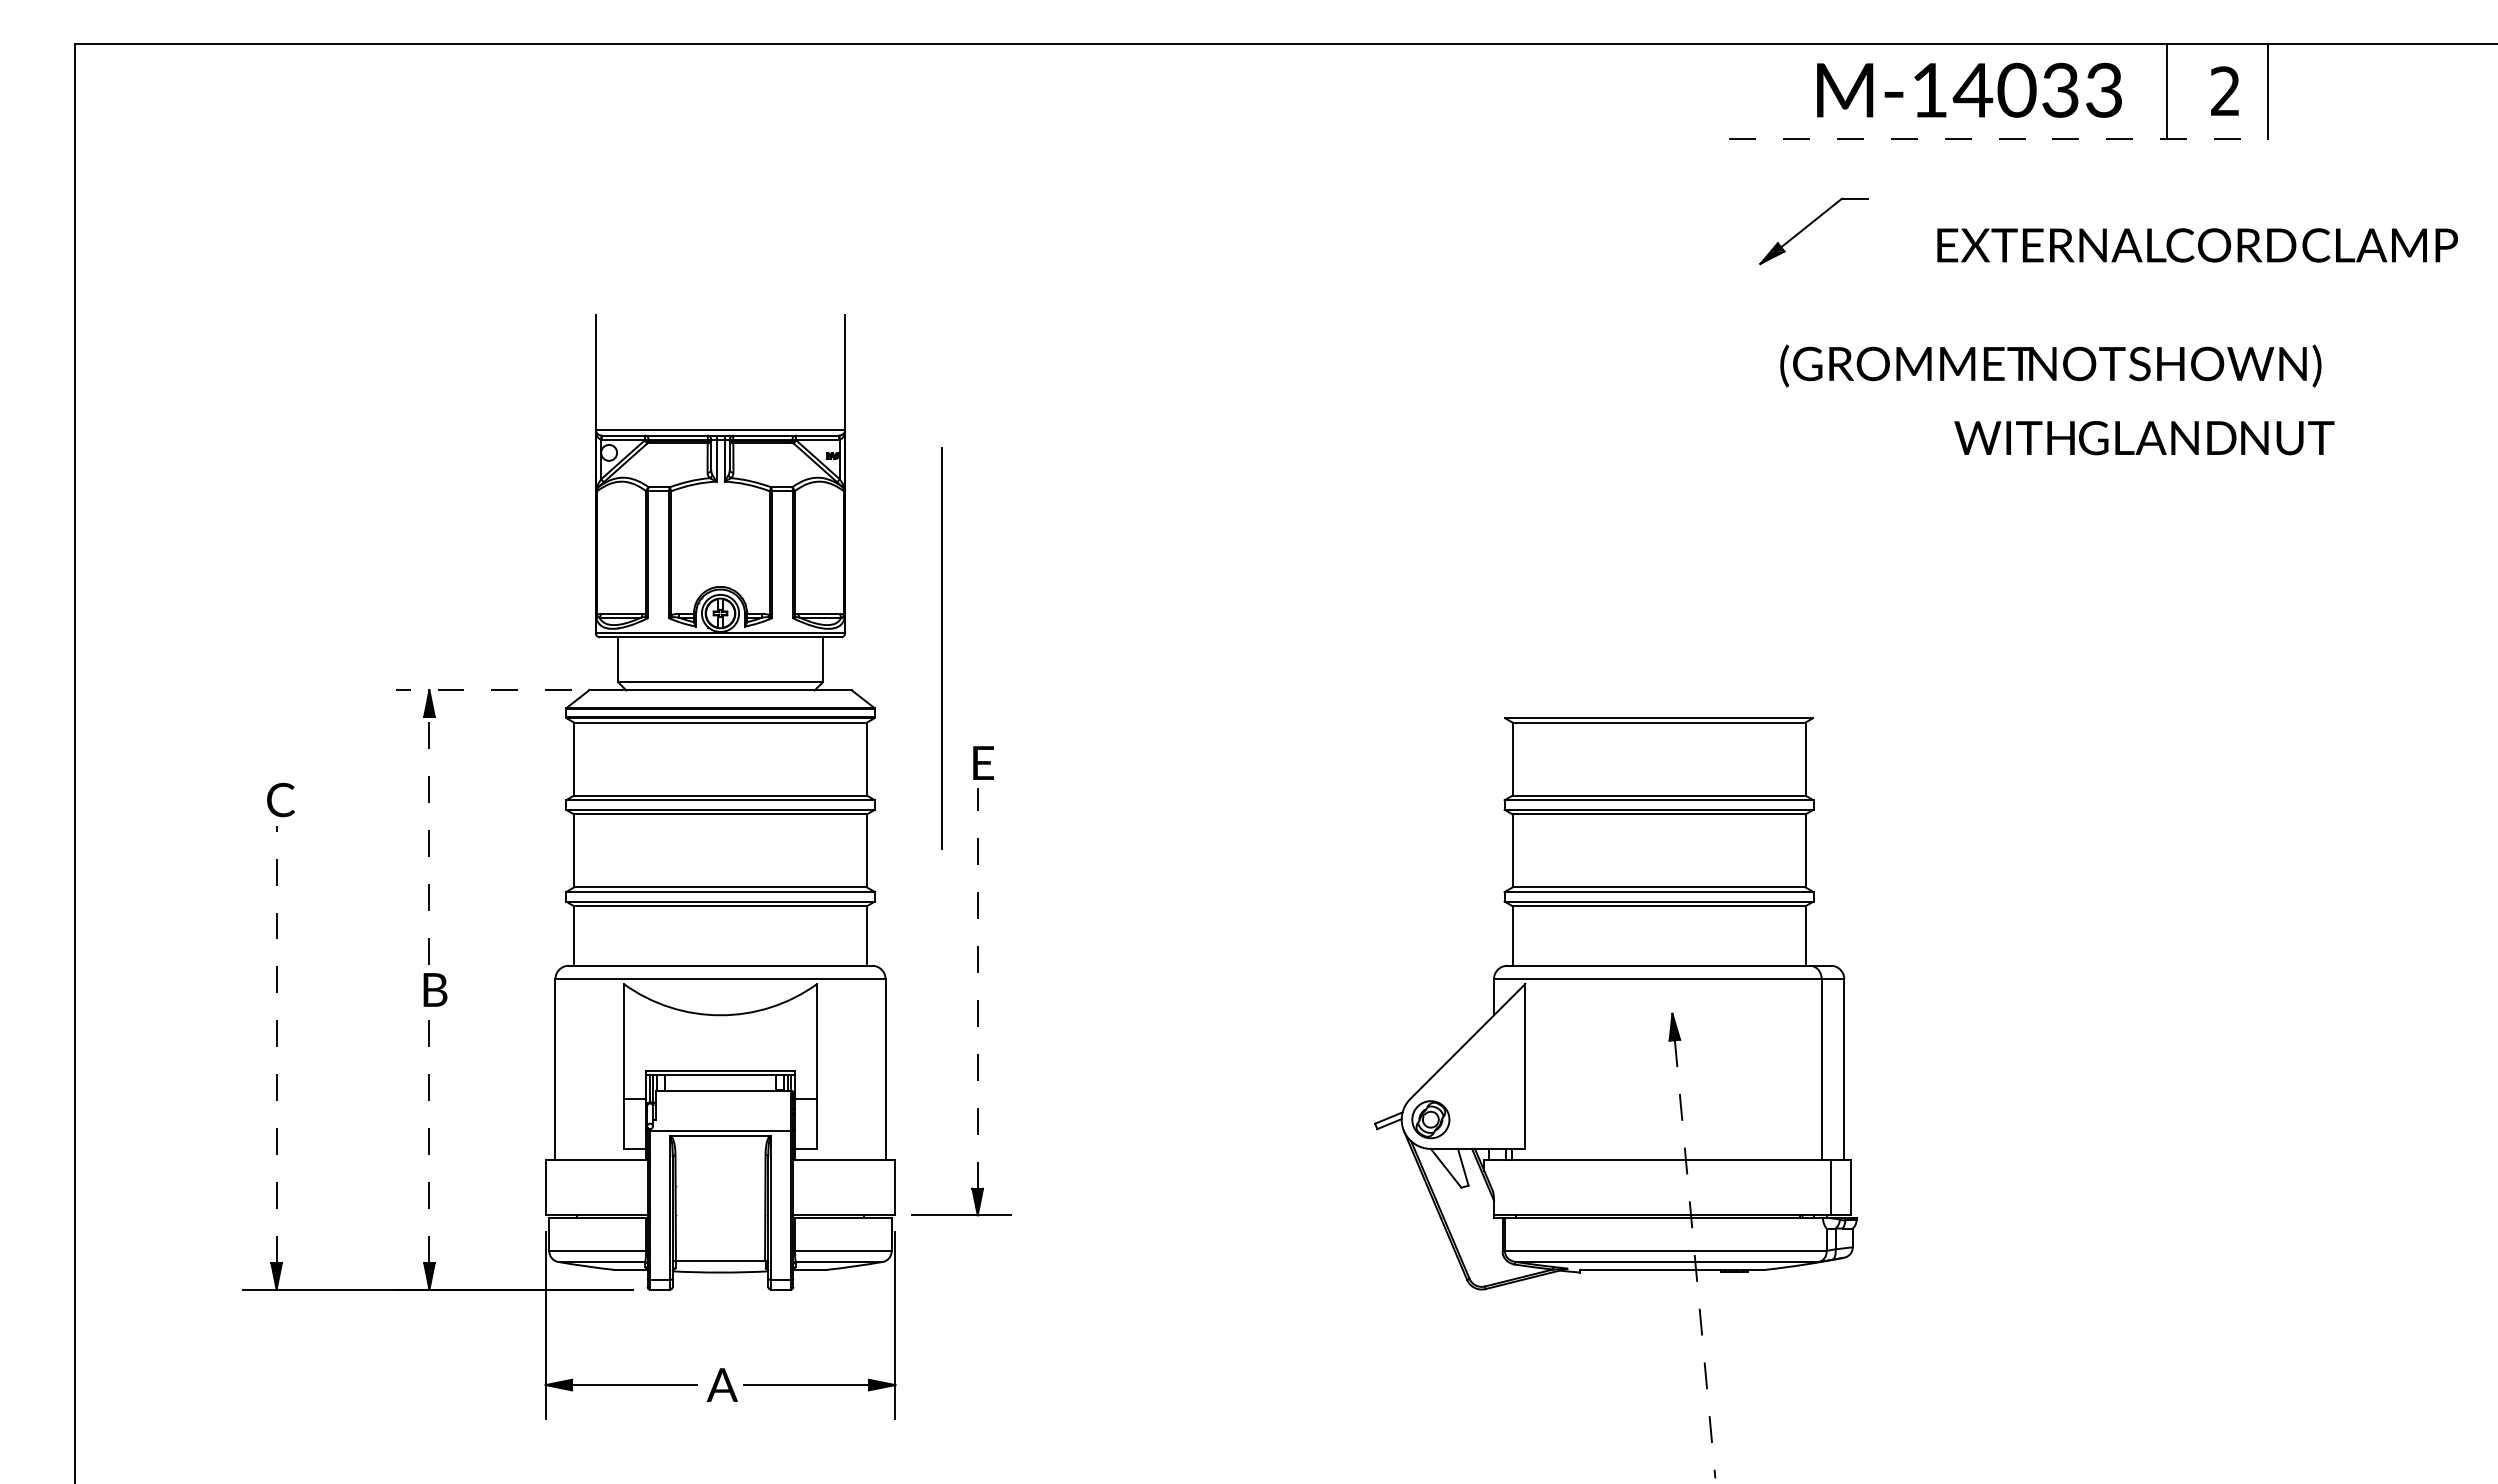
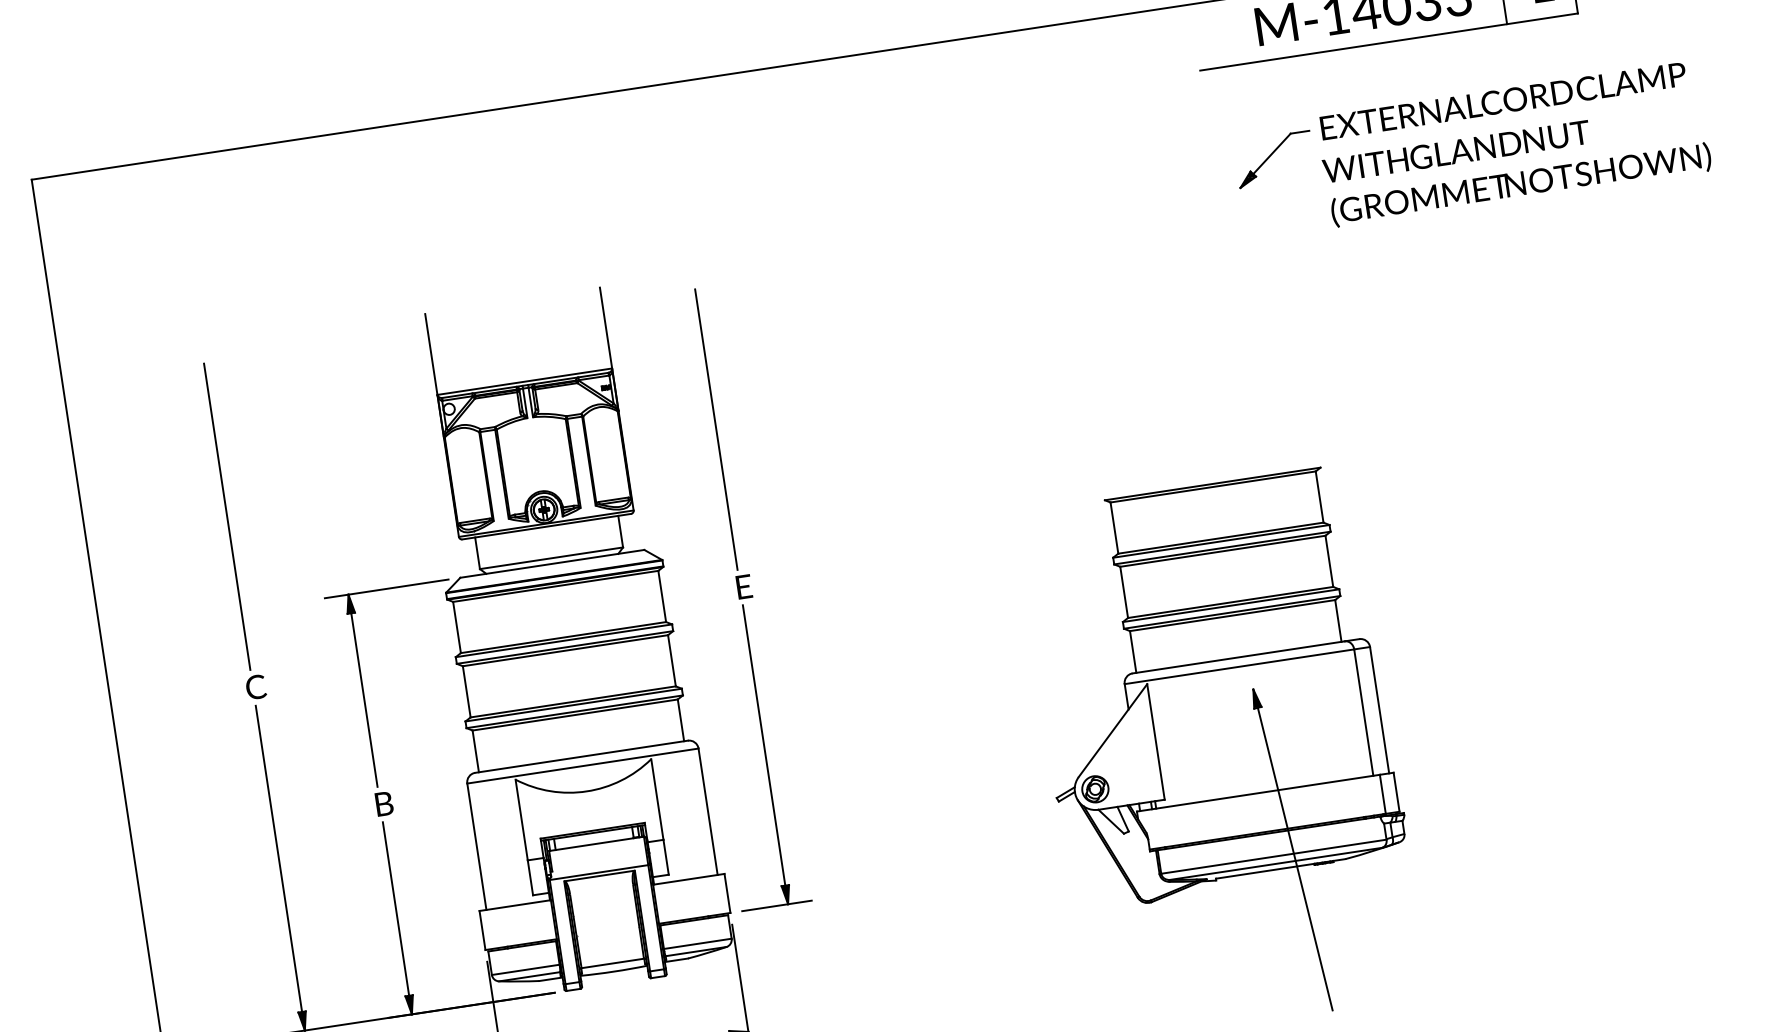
line: (1998, 138) -> (1389, 41), dashed -> solid
part: (1810, 225) -> (1271, 155), moved
text: (2197, 245) -> (1503, 101), moved
text: (2050, 365) -> (1520, 184), moved
text: (2144, 438) -> (1456, 152), moved
line: (276, 555) -> (227, 516), added
line: (941, 648) -> (716, 429), moved
line: (483, 690) -> (386, 589), dashed -> solid
line: (429, 840) -> (364, 699), dashed -> solid
line: (977, 988) -> (763, 745), dashed -> solid
line: (276, 1044) -> (278, 858), dashed -> solid
line: (429, 1139) -> (396, 909), dashed -> solid
line: (1695, 1259) -> (1295, 859), dashed -> solid

